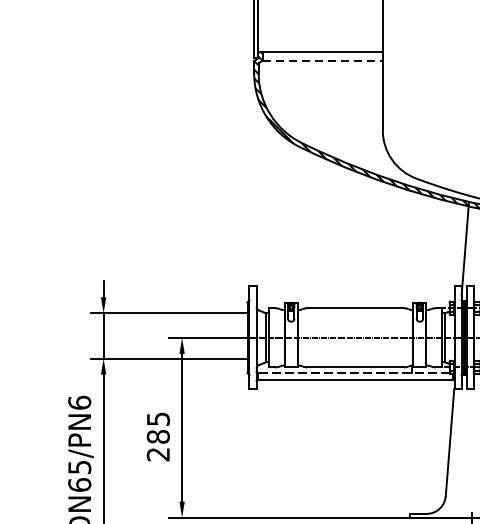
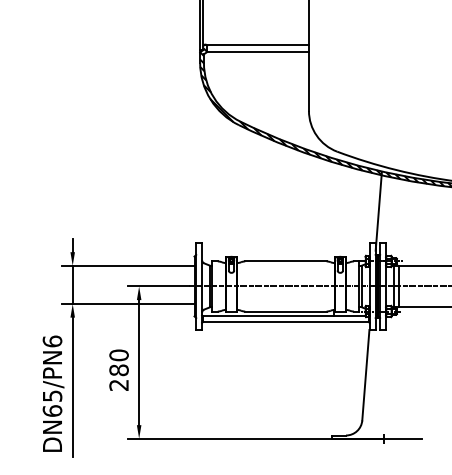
line: (323, 61) -> (258, 52), dashed -> solid
line: (352, 373) -> (283, 316), dashed -> solid
text: (157, 419) -> (118, 355), 285 -> 280

